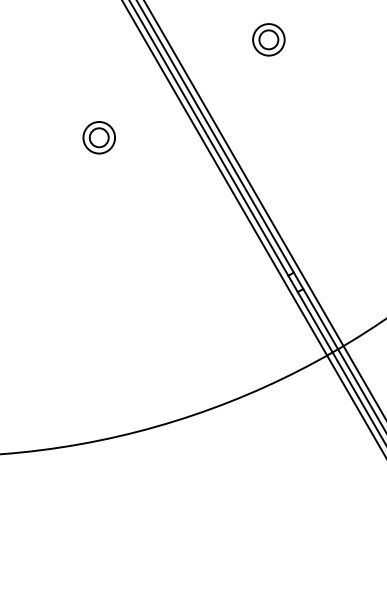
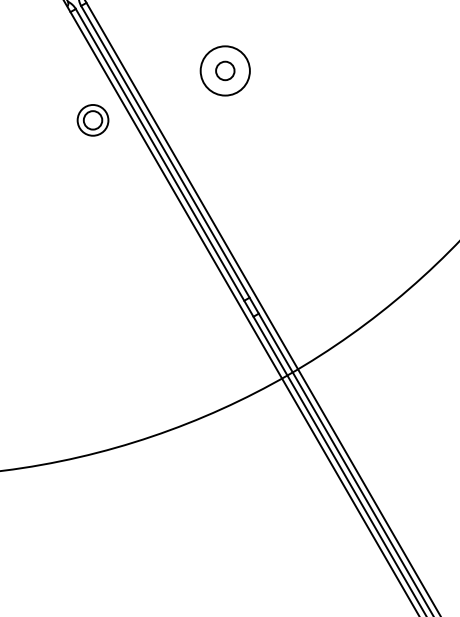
circle: (268, 39) -> (224, 70), size x1.6
part: (98, 137) -> (92, 120), moved

